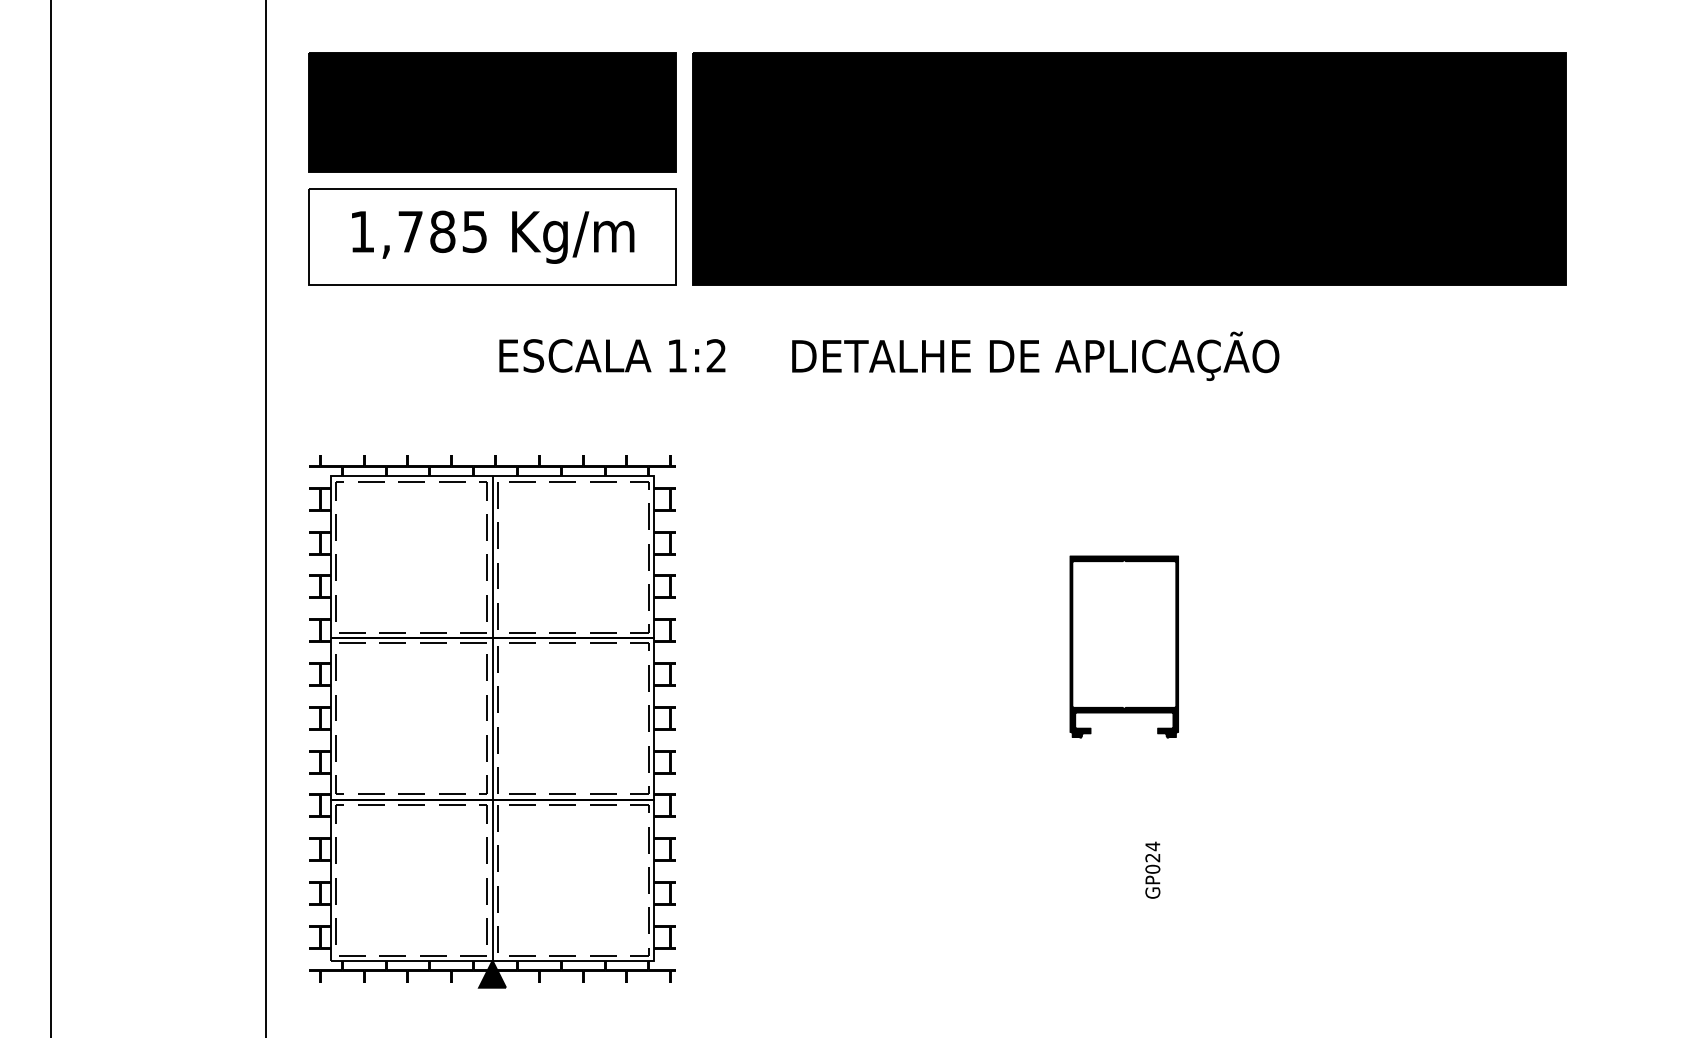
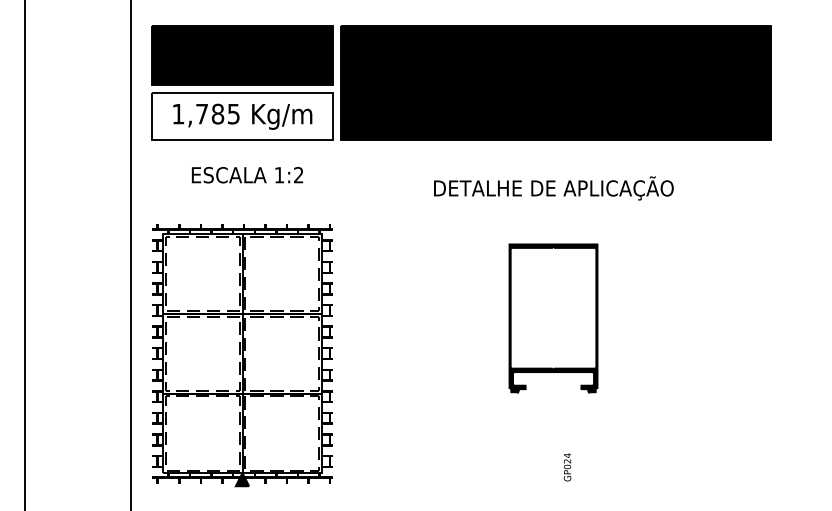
text: (612, 356) -> (247, 175), moved
text: (1034, 356) -> (553, 188), moved
part: (1124, 646) -> (553, 318), size x1.67
text: (1152, 870) -> (567, 467), moved

